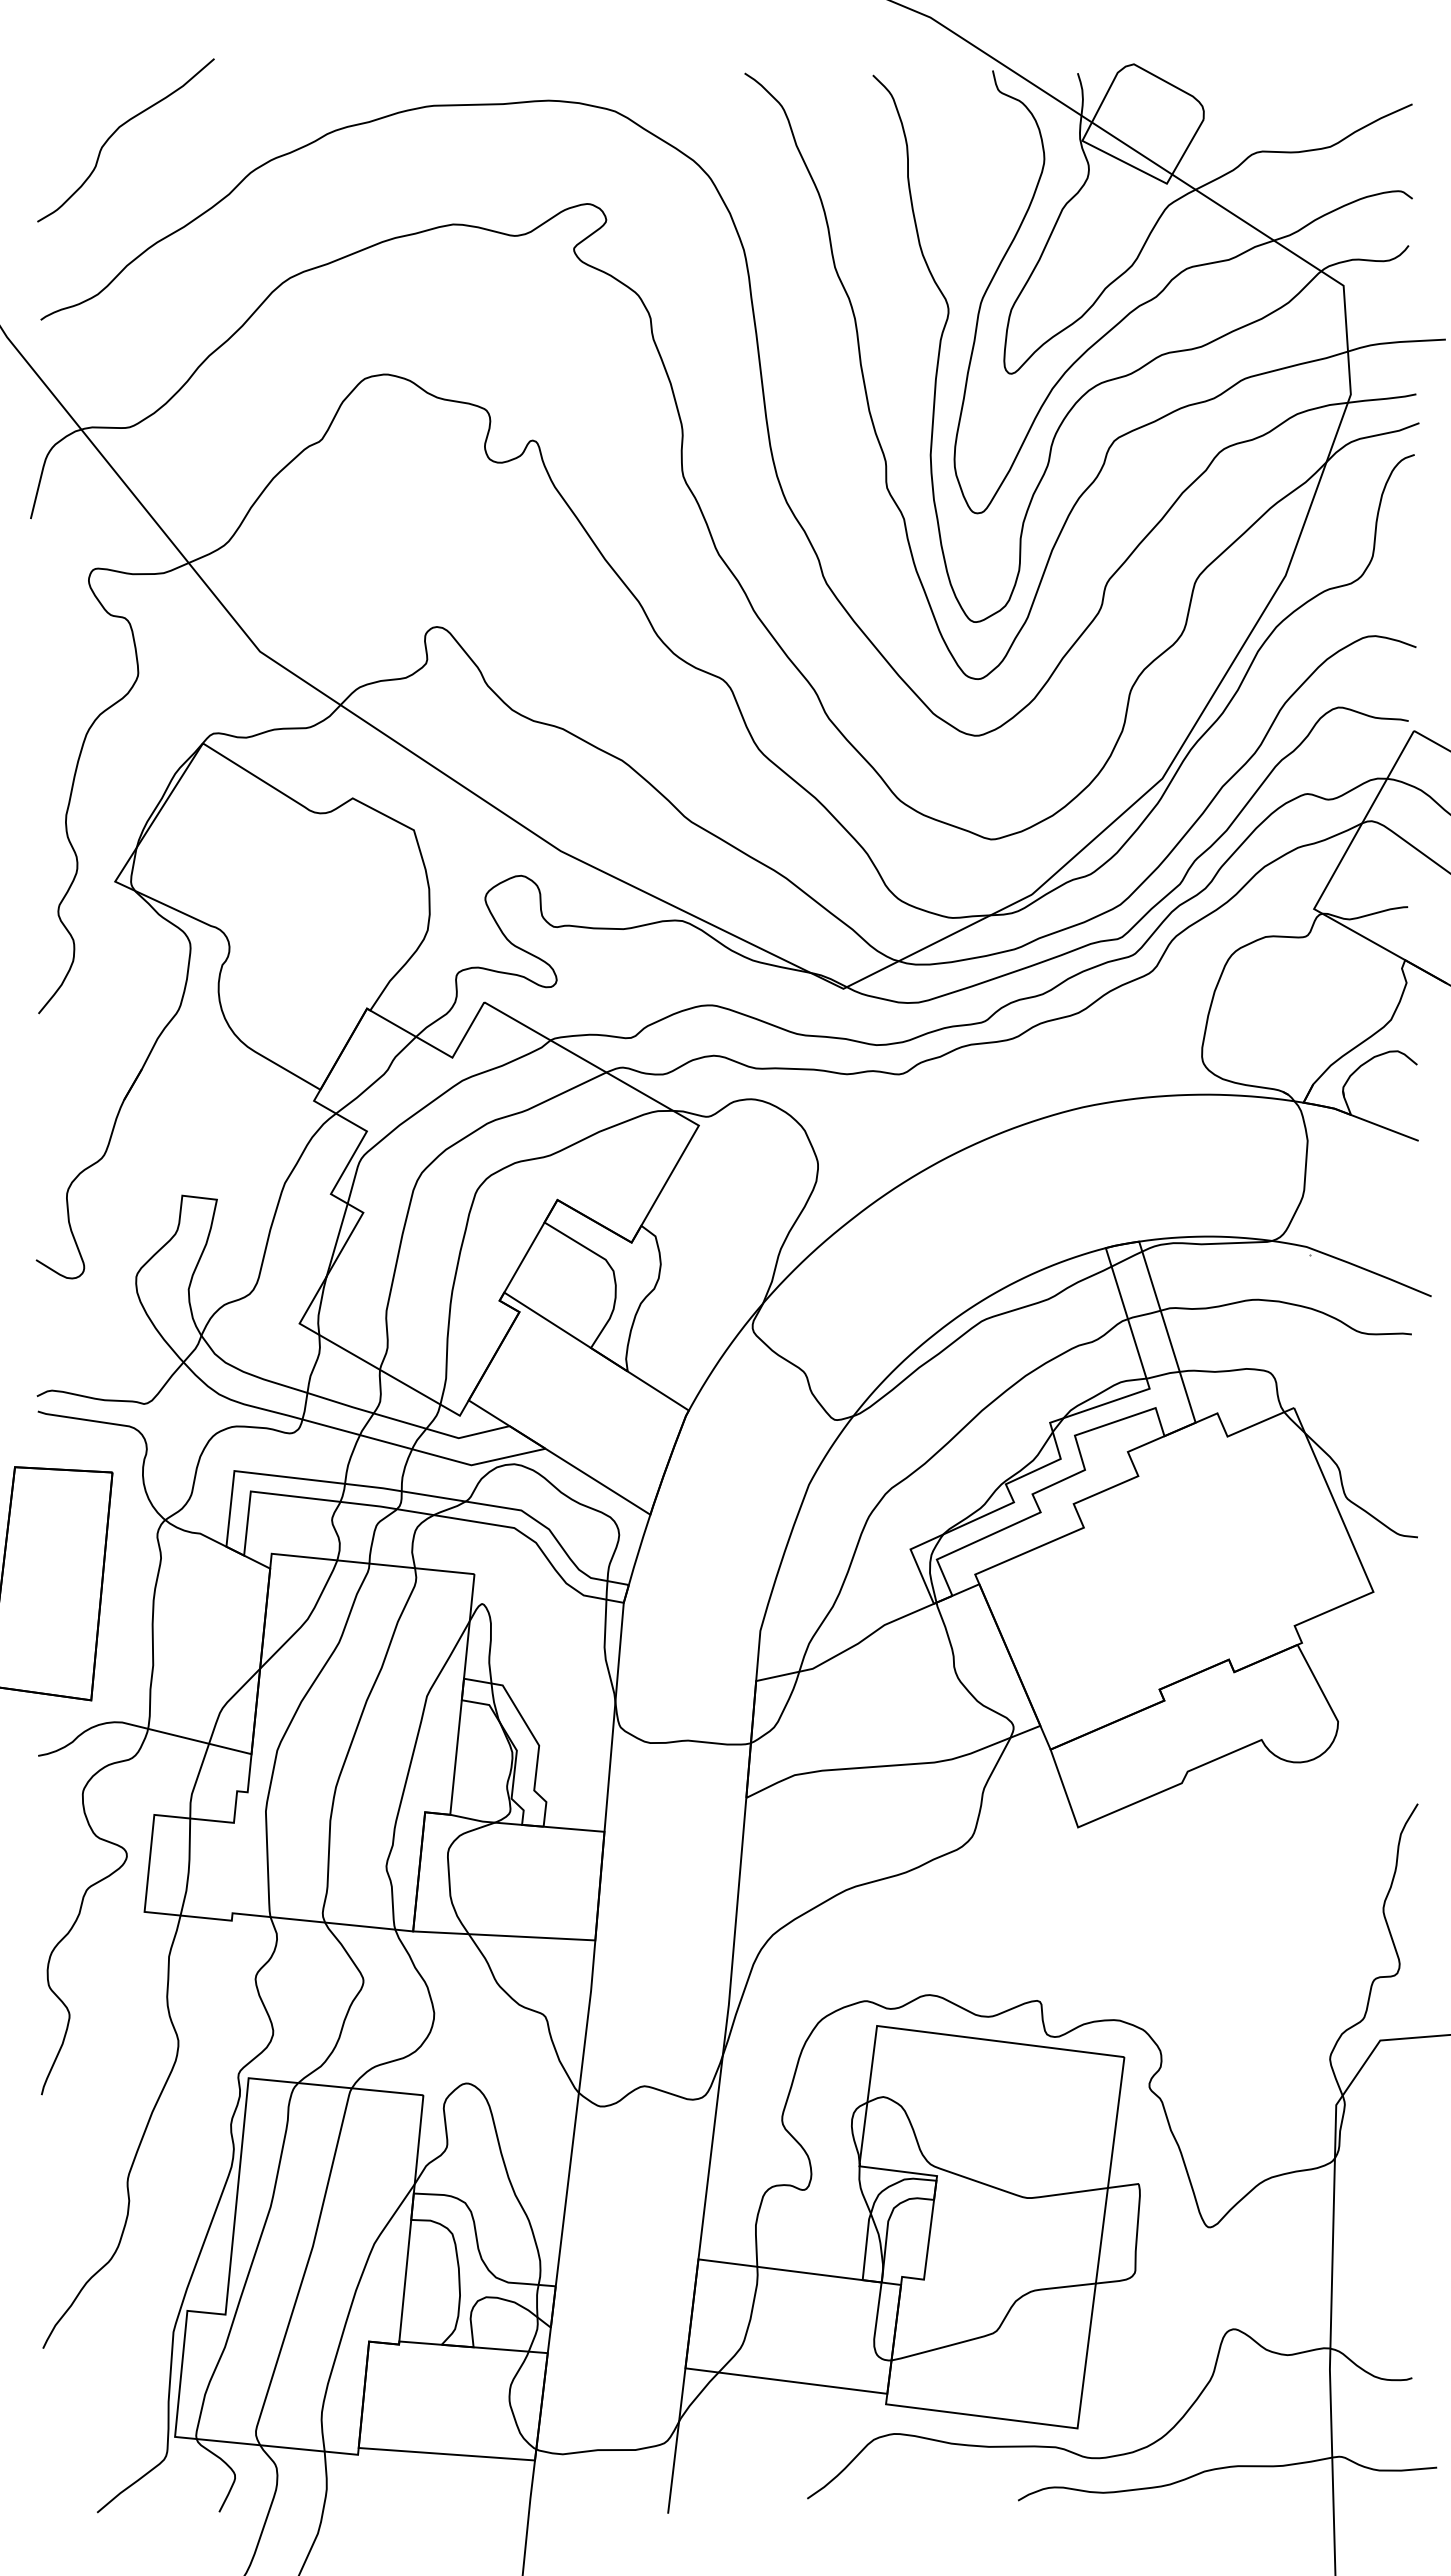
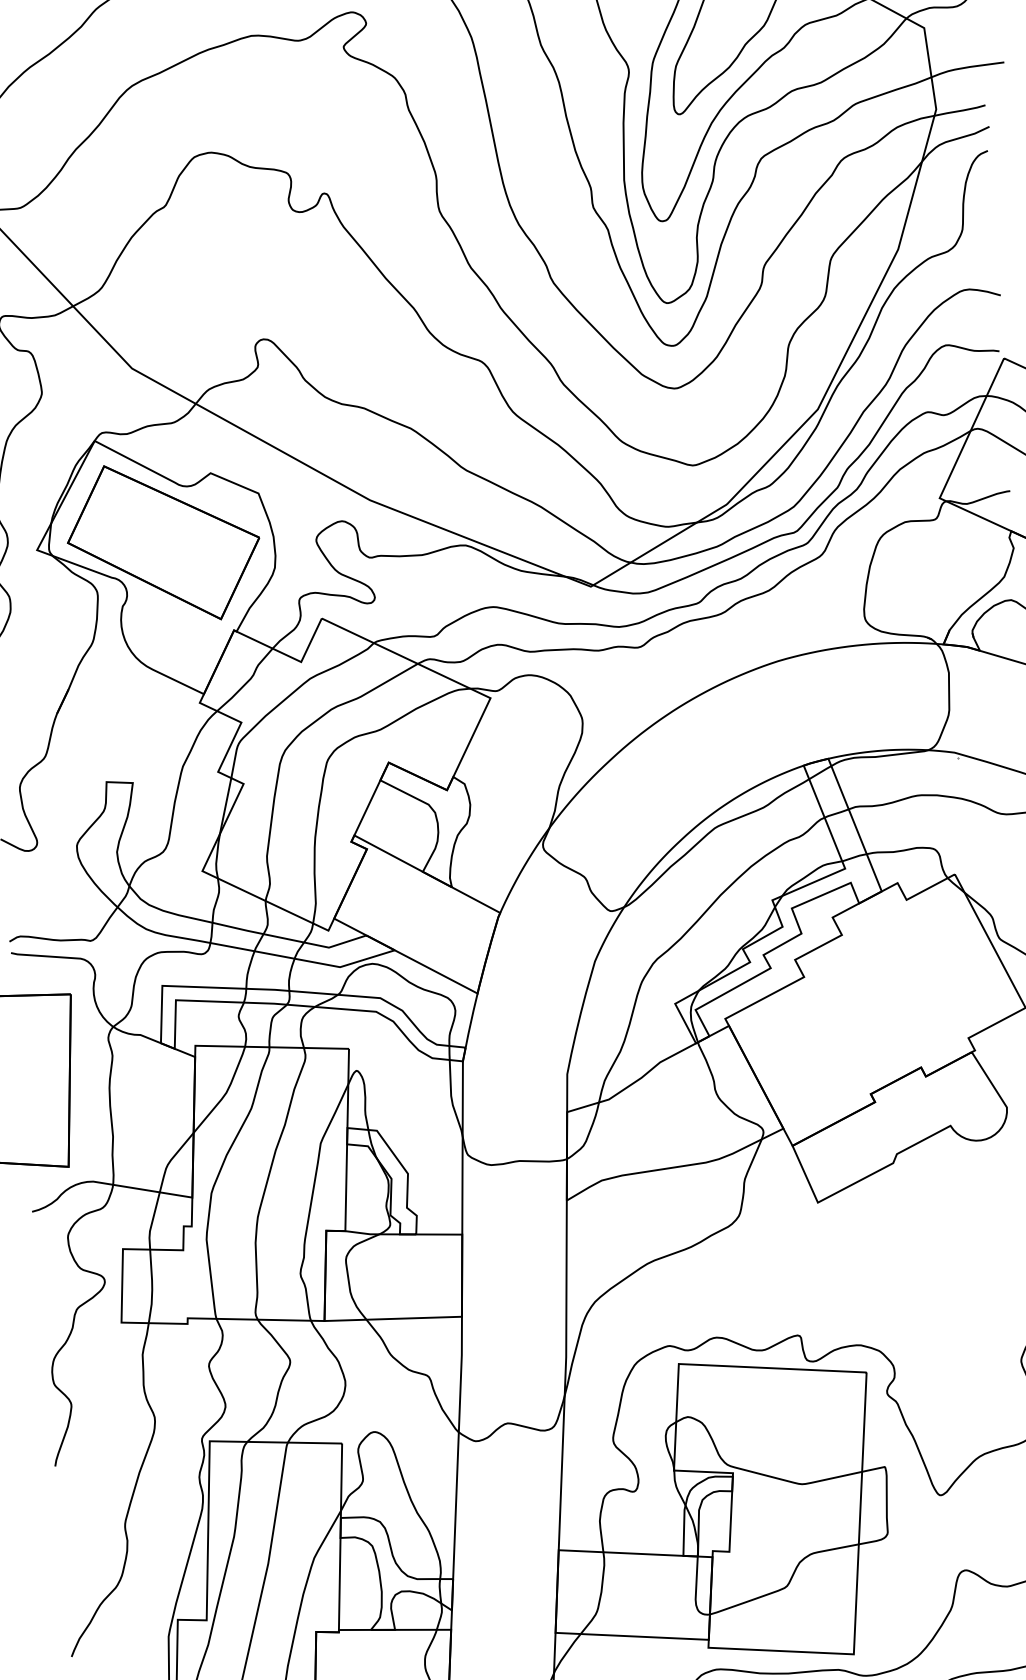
part: (283, 884) -> (163, 542), added

